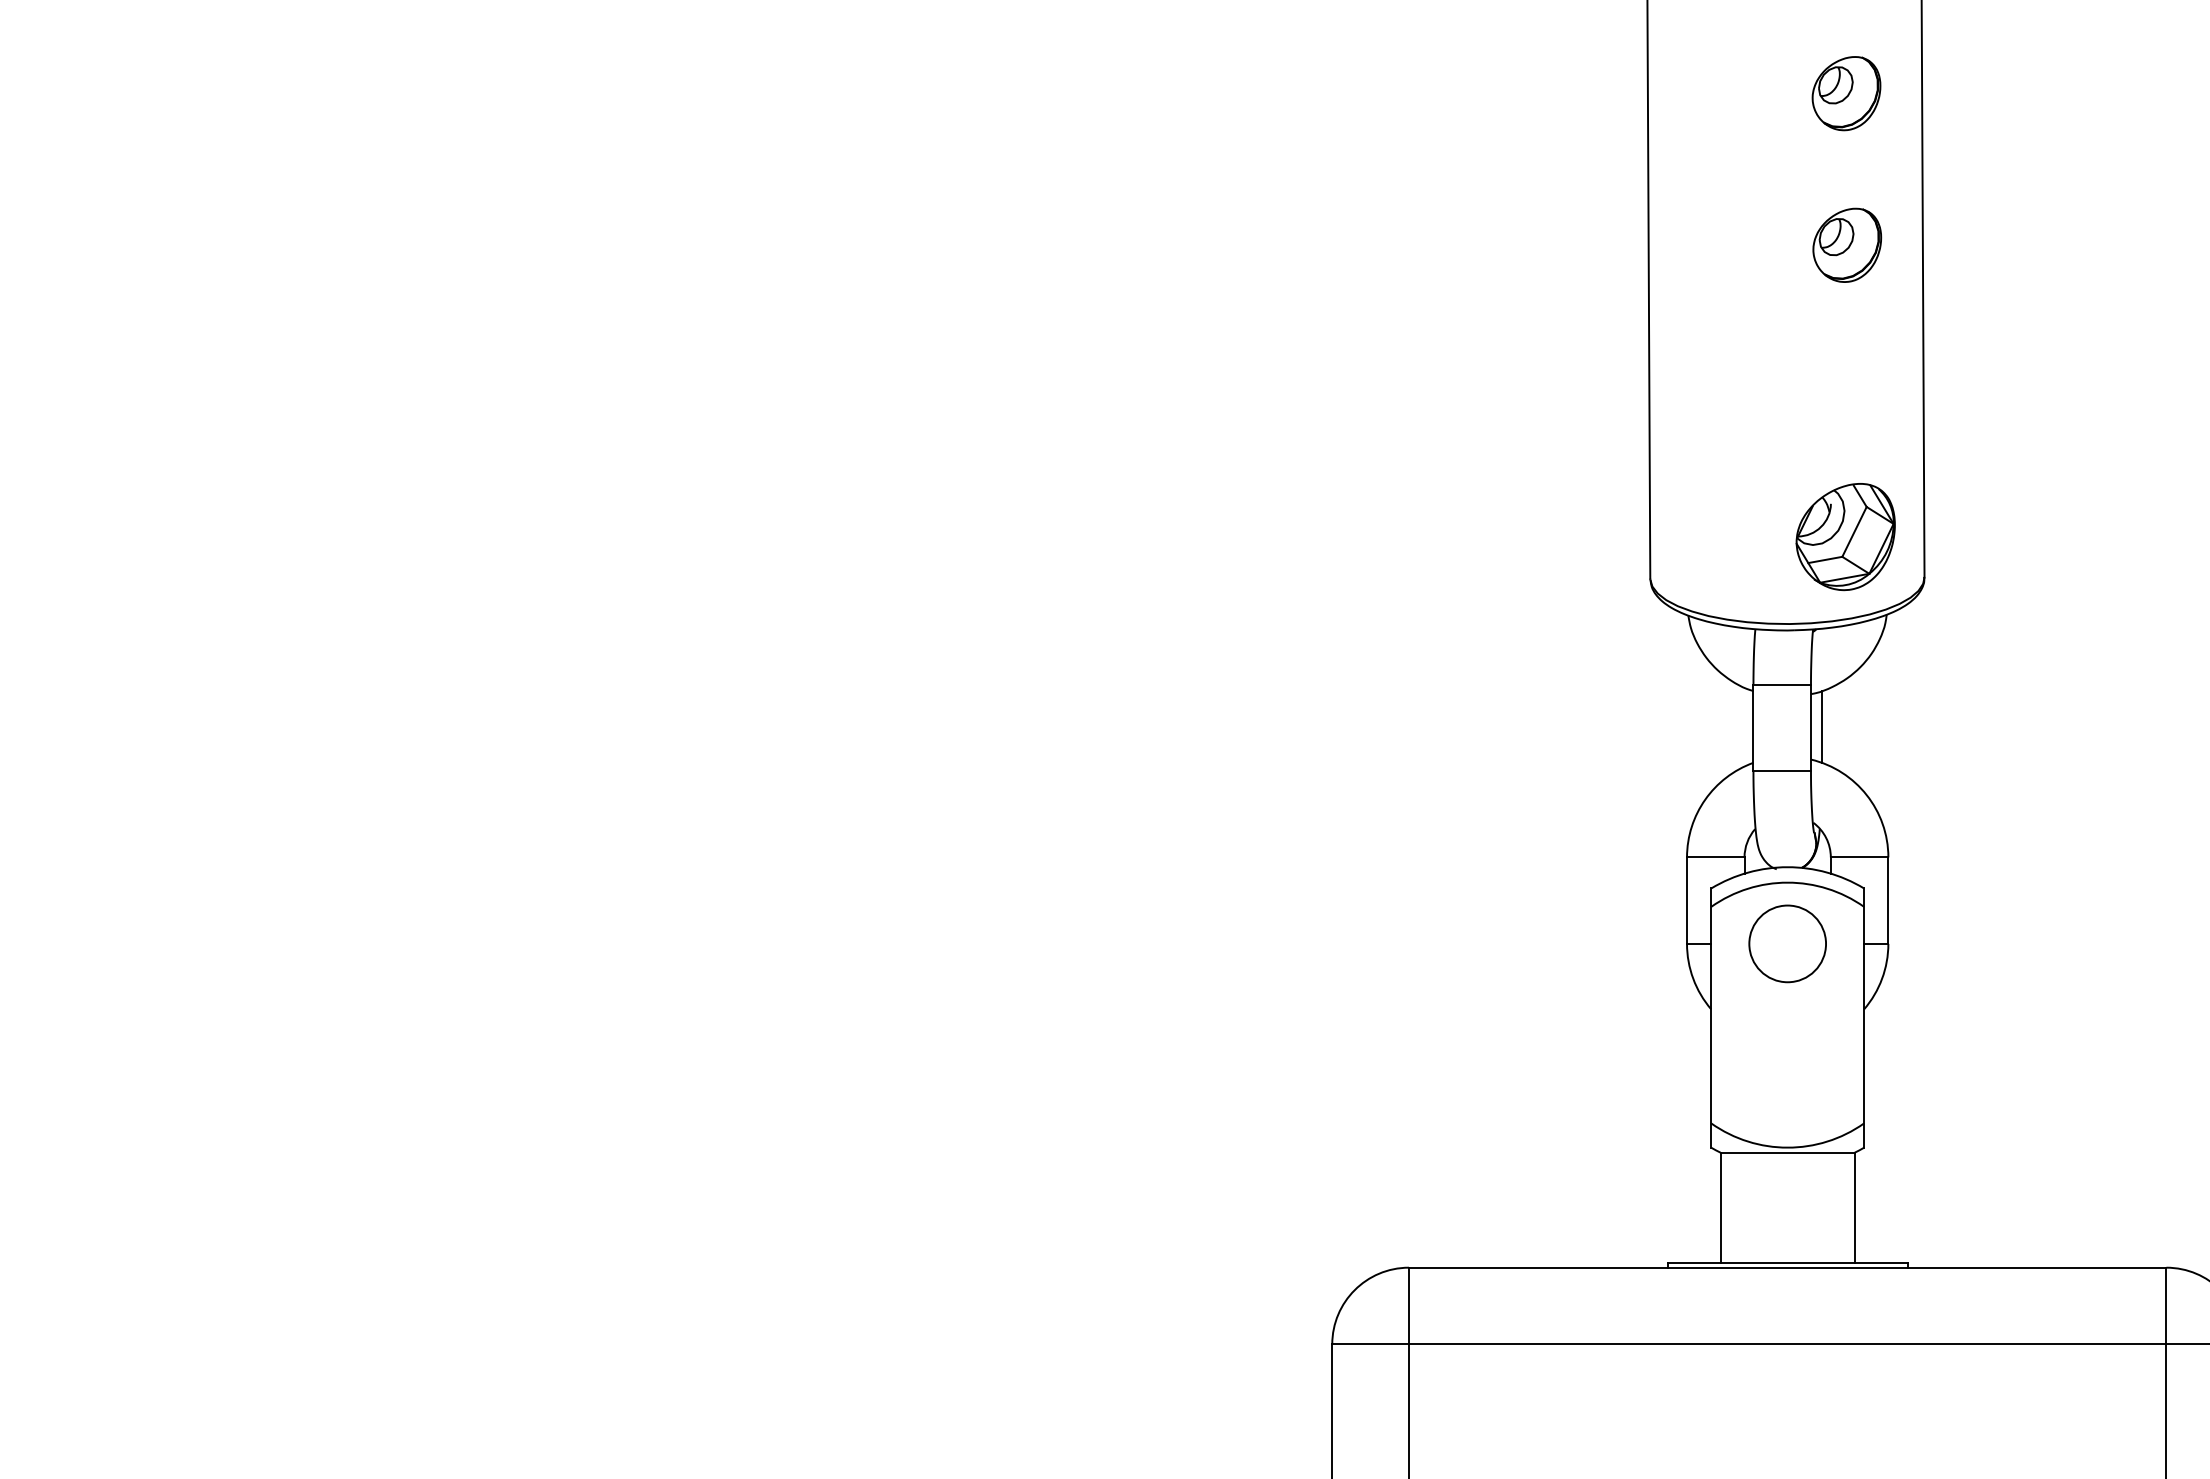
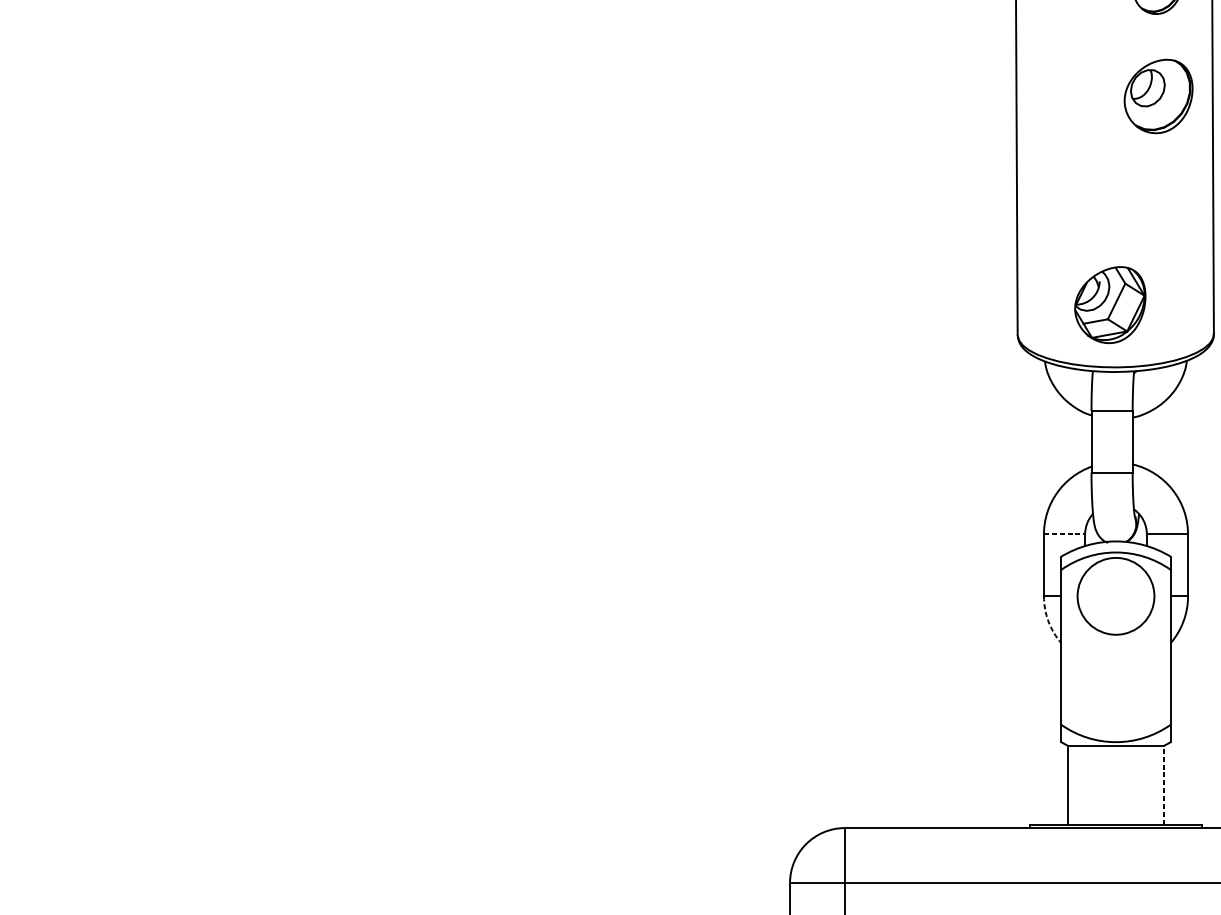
part: (1847, 244) -> (1158, 95), size x1.4
part: (1845, 537) -> (1110, 305), moved
line: (1821, 726) -> (1140, 440), removed
line: (1715, 857) -> (1064, 534), solid -> dashed
circle: (1787, 943) -> (1115, 596), size x1.4
arc: (1693, 978) -> (1048, 621), solid -> dashed
line: (1854, 1207) -> (1163, 784), solid -> dashed

